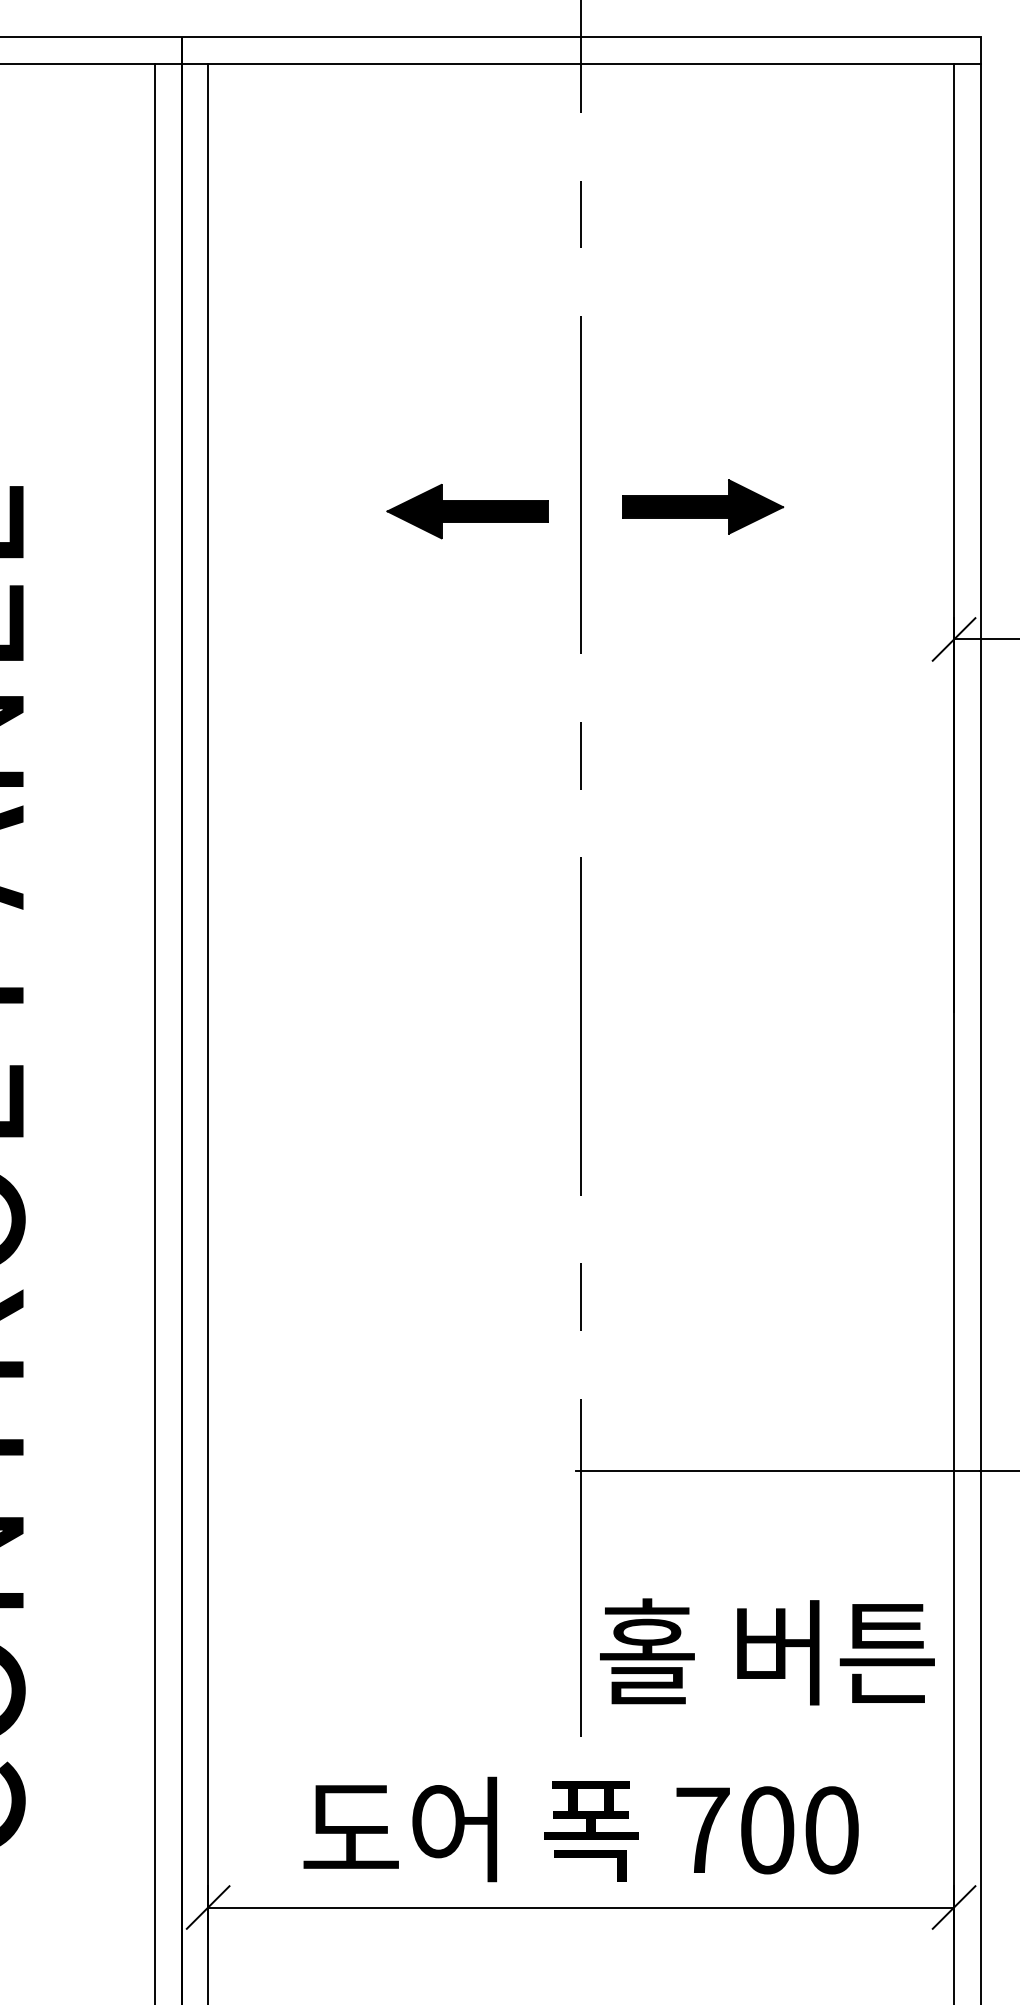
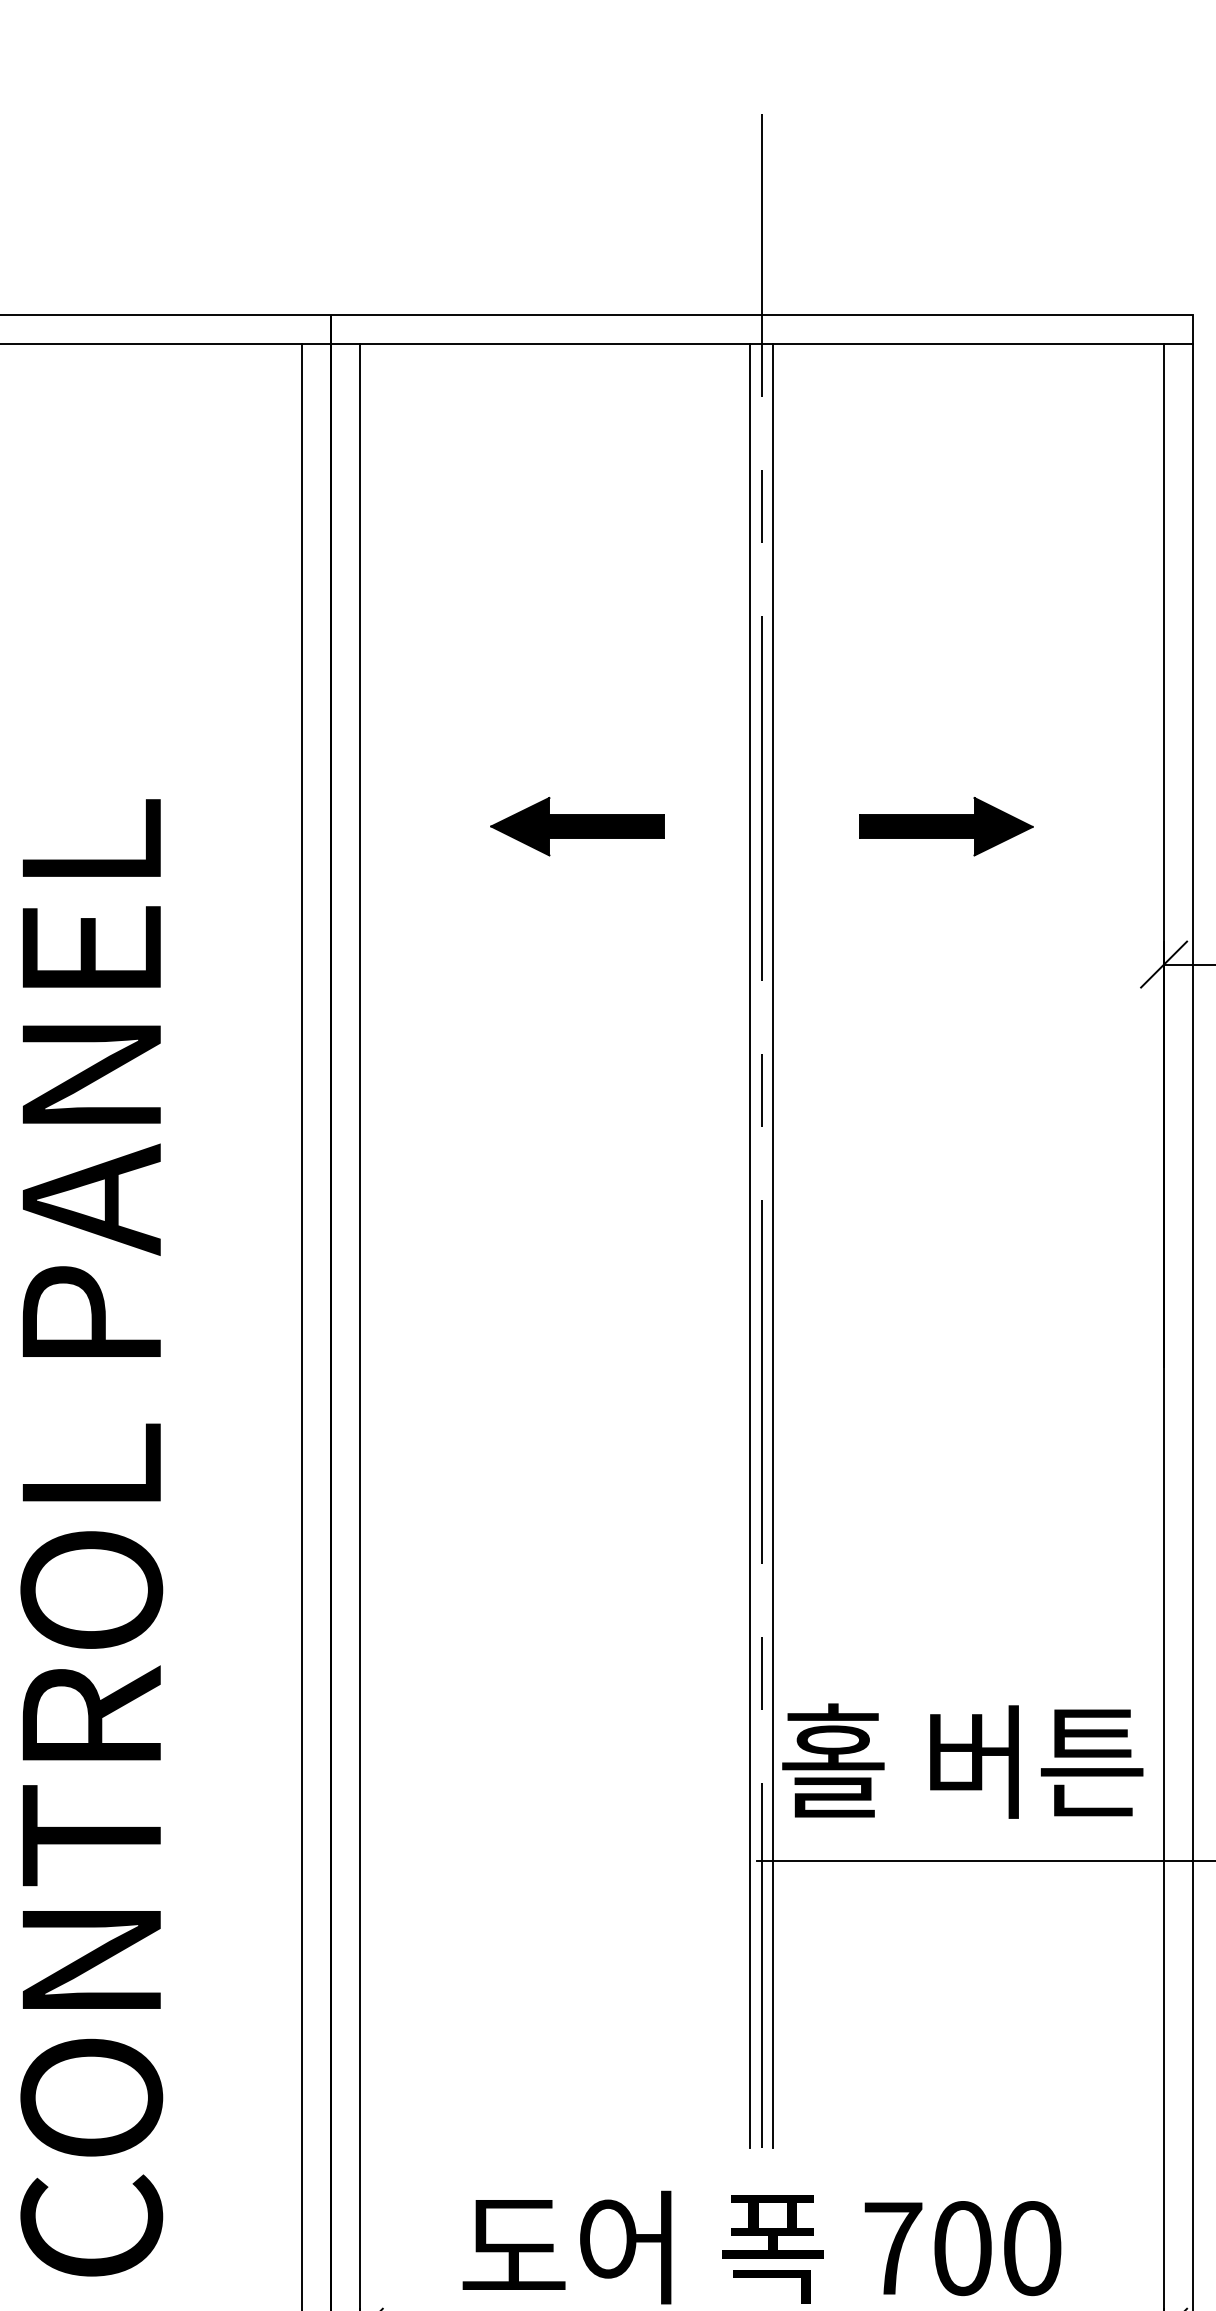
part: (703, 506) -> (946, 826), moved
part: (467, 511) -> (577, 826), moved
line: (570, 900) -> (750, 1245), added
line: (591, 900) -> (773, 1245), added
text: (767, 1651) -> (962, 1760), moved

